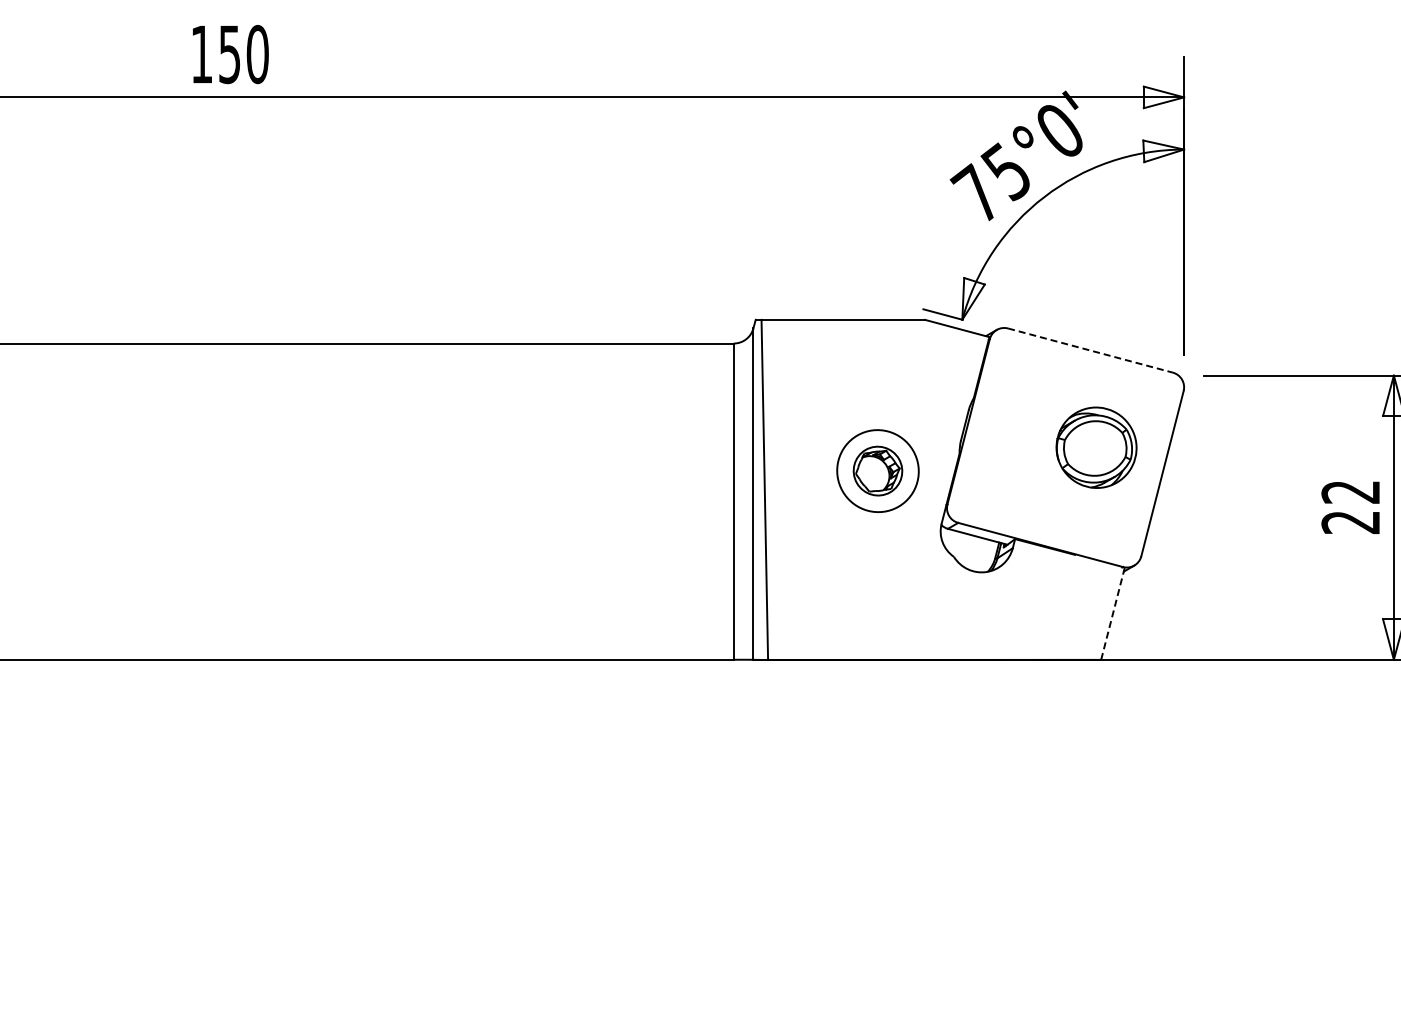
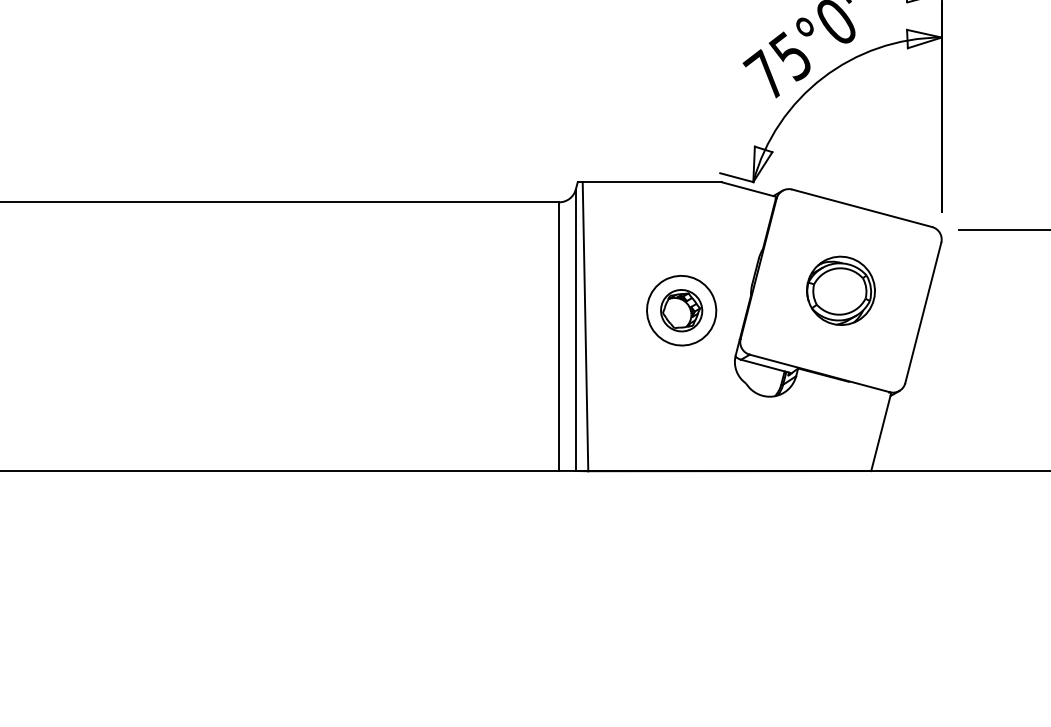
line: (1090, 350) -> (862, 208), dashed -> solid
part: (1096, 447) -> (840, 290), moved
line: (1113, 613) -> (881, 431), dashed -> solid

